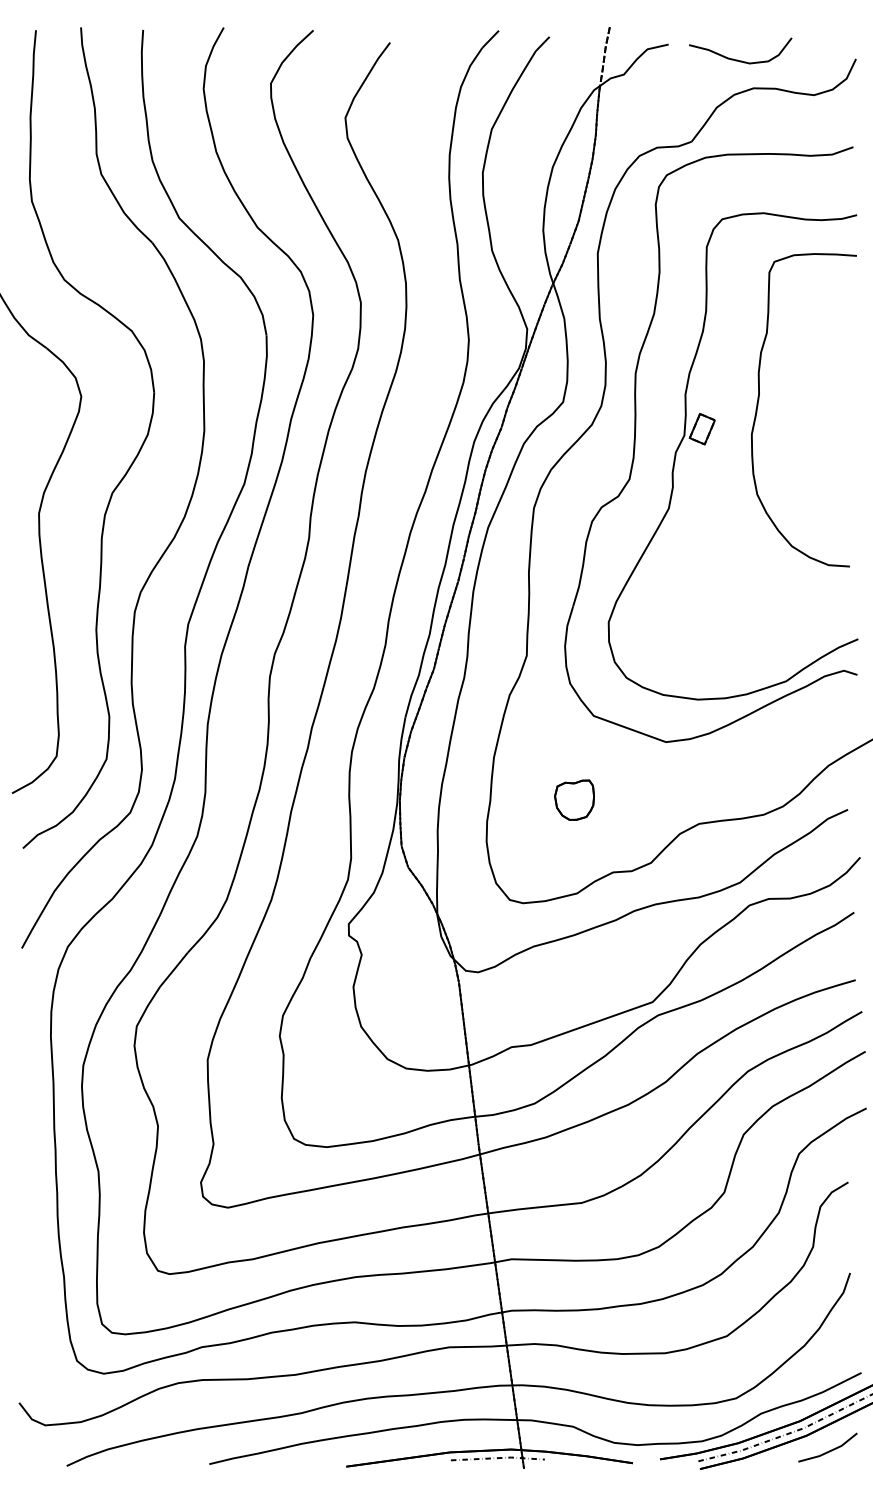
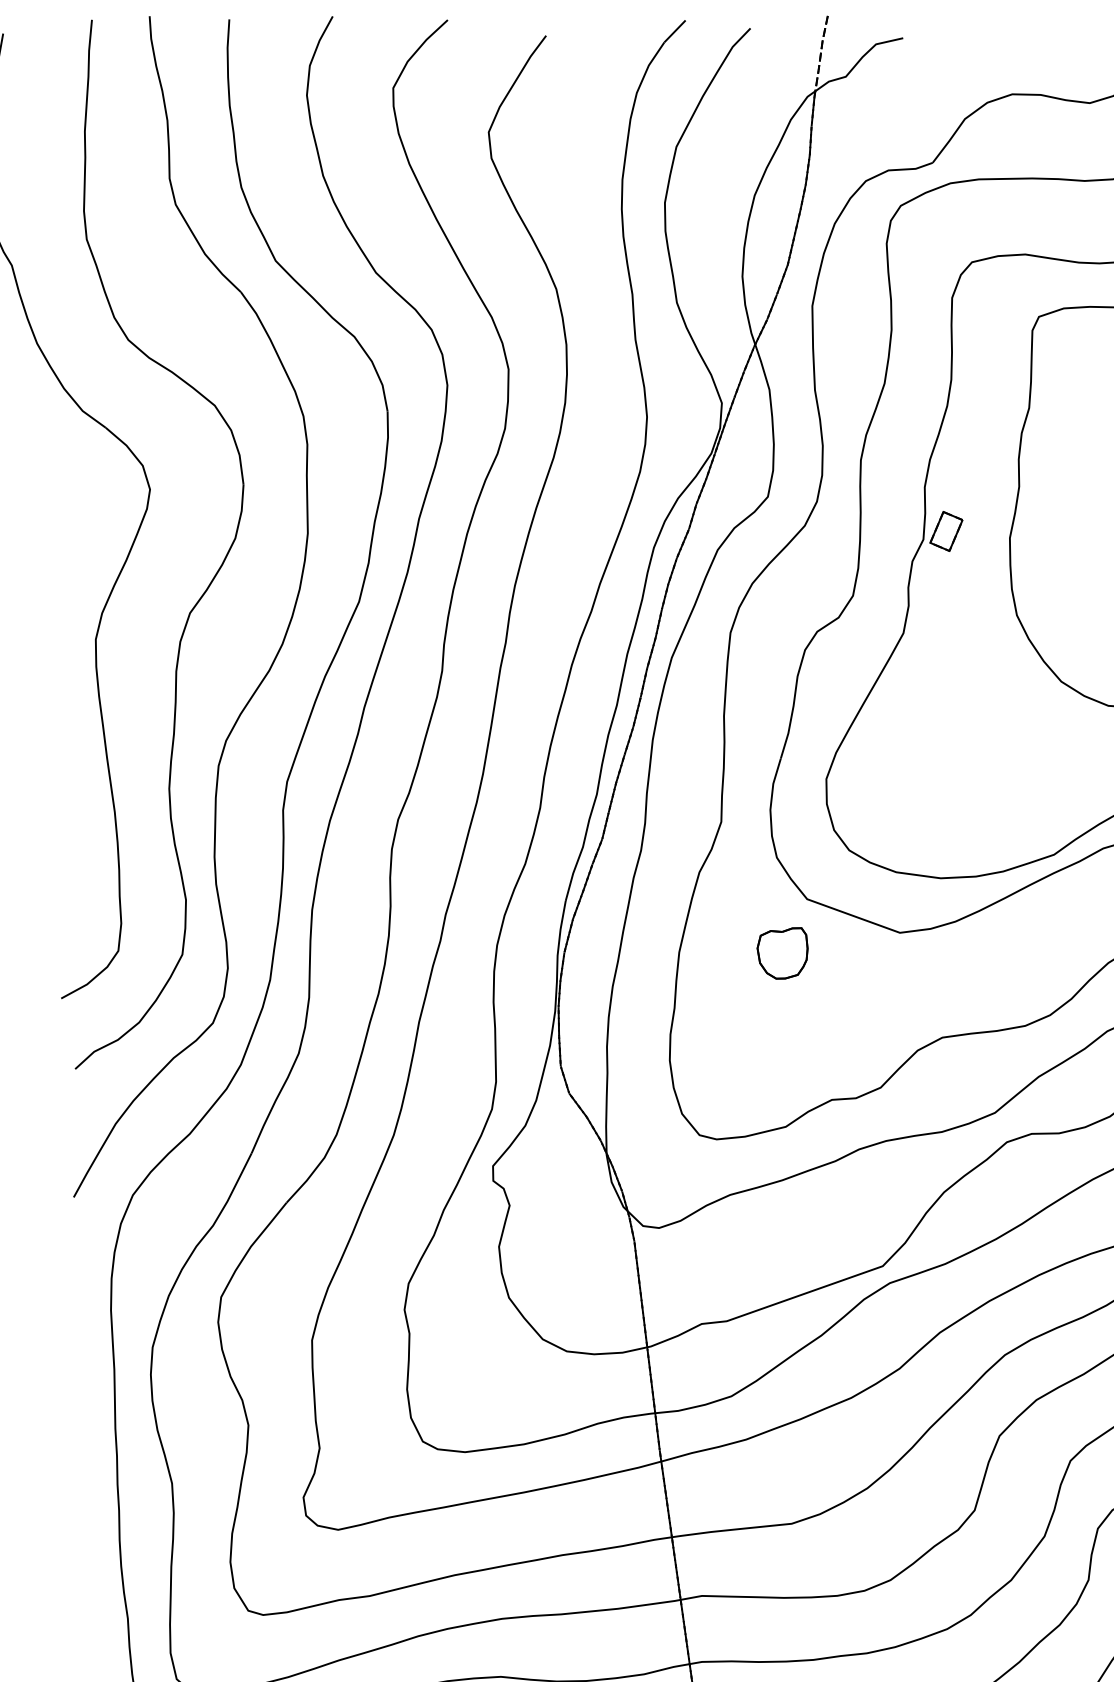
curve: (737, 59) -> (991, 57), removed
part: (574, 799) -> (782, 952), moved

